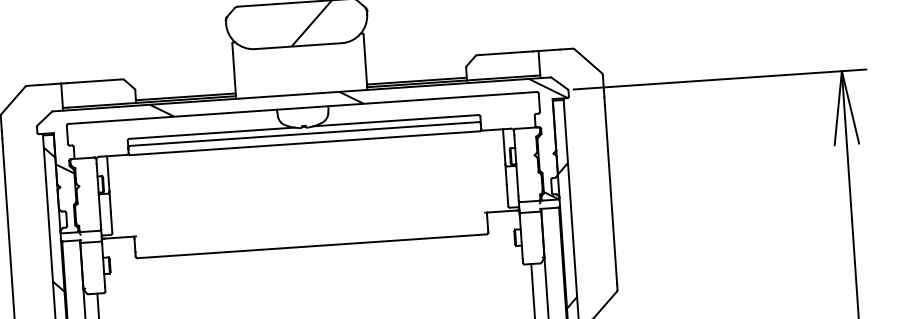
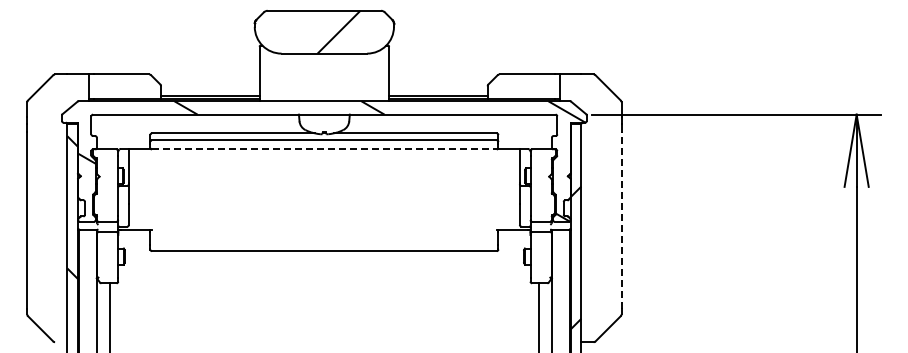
line: (305, 143) -> (324, 149), solid -> dashed
line: (610, 194) -> (621, 220), solid -> dashed

